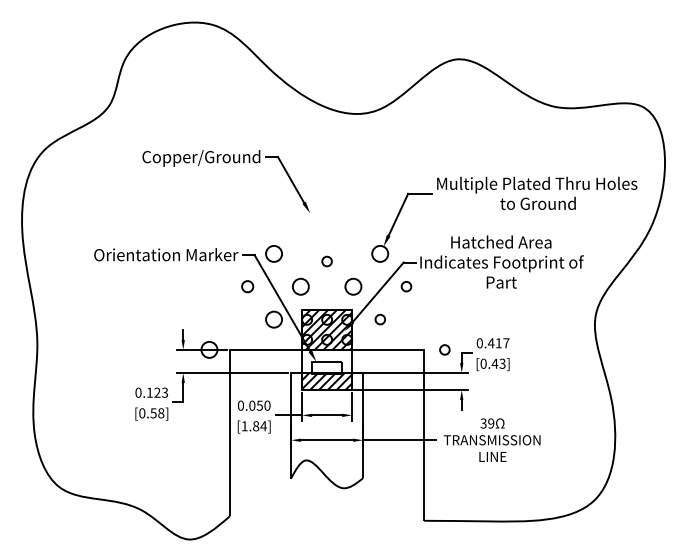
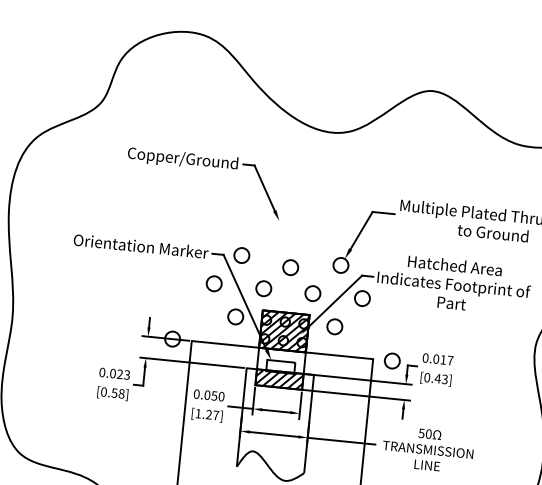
circle: (326, 261) -> (290, 267), size x1.67
circle: (247, 286) -> (214, 283), size x1.43
circle: (406, 286) -> (362, 298), size x1.67
circle: (380, 319) -> (335, 326), size x1.67
text: (490, 343) -> (435, 359), 0.417 -> 0.017
circle: (444, 349) -> (392, 360), size x1.67
text: (149, 392) -> (112, 373), 0.123 -> 0.023
text: (487, 423) -> (425, 433), 39 -> 50
text: (259, 426) -> (212, 415), [1.84] -> [1.27]

